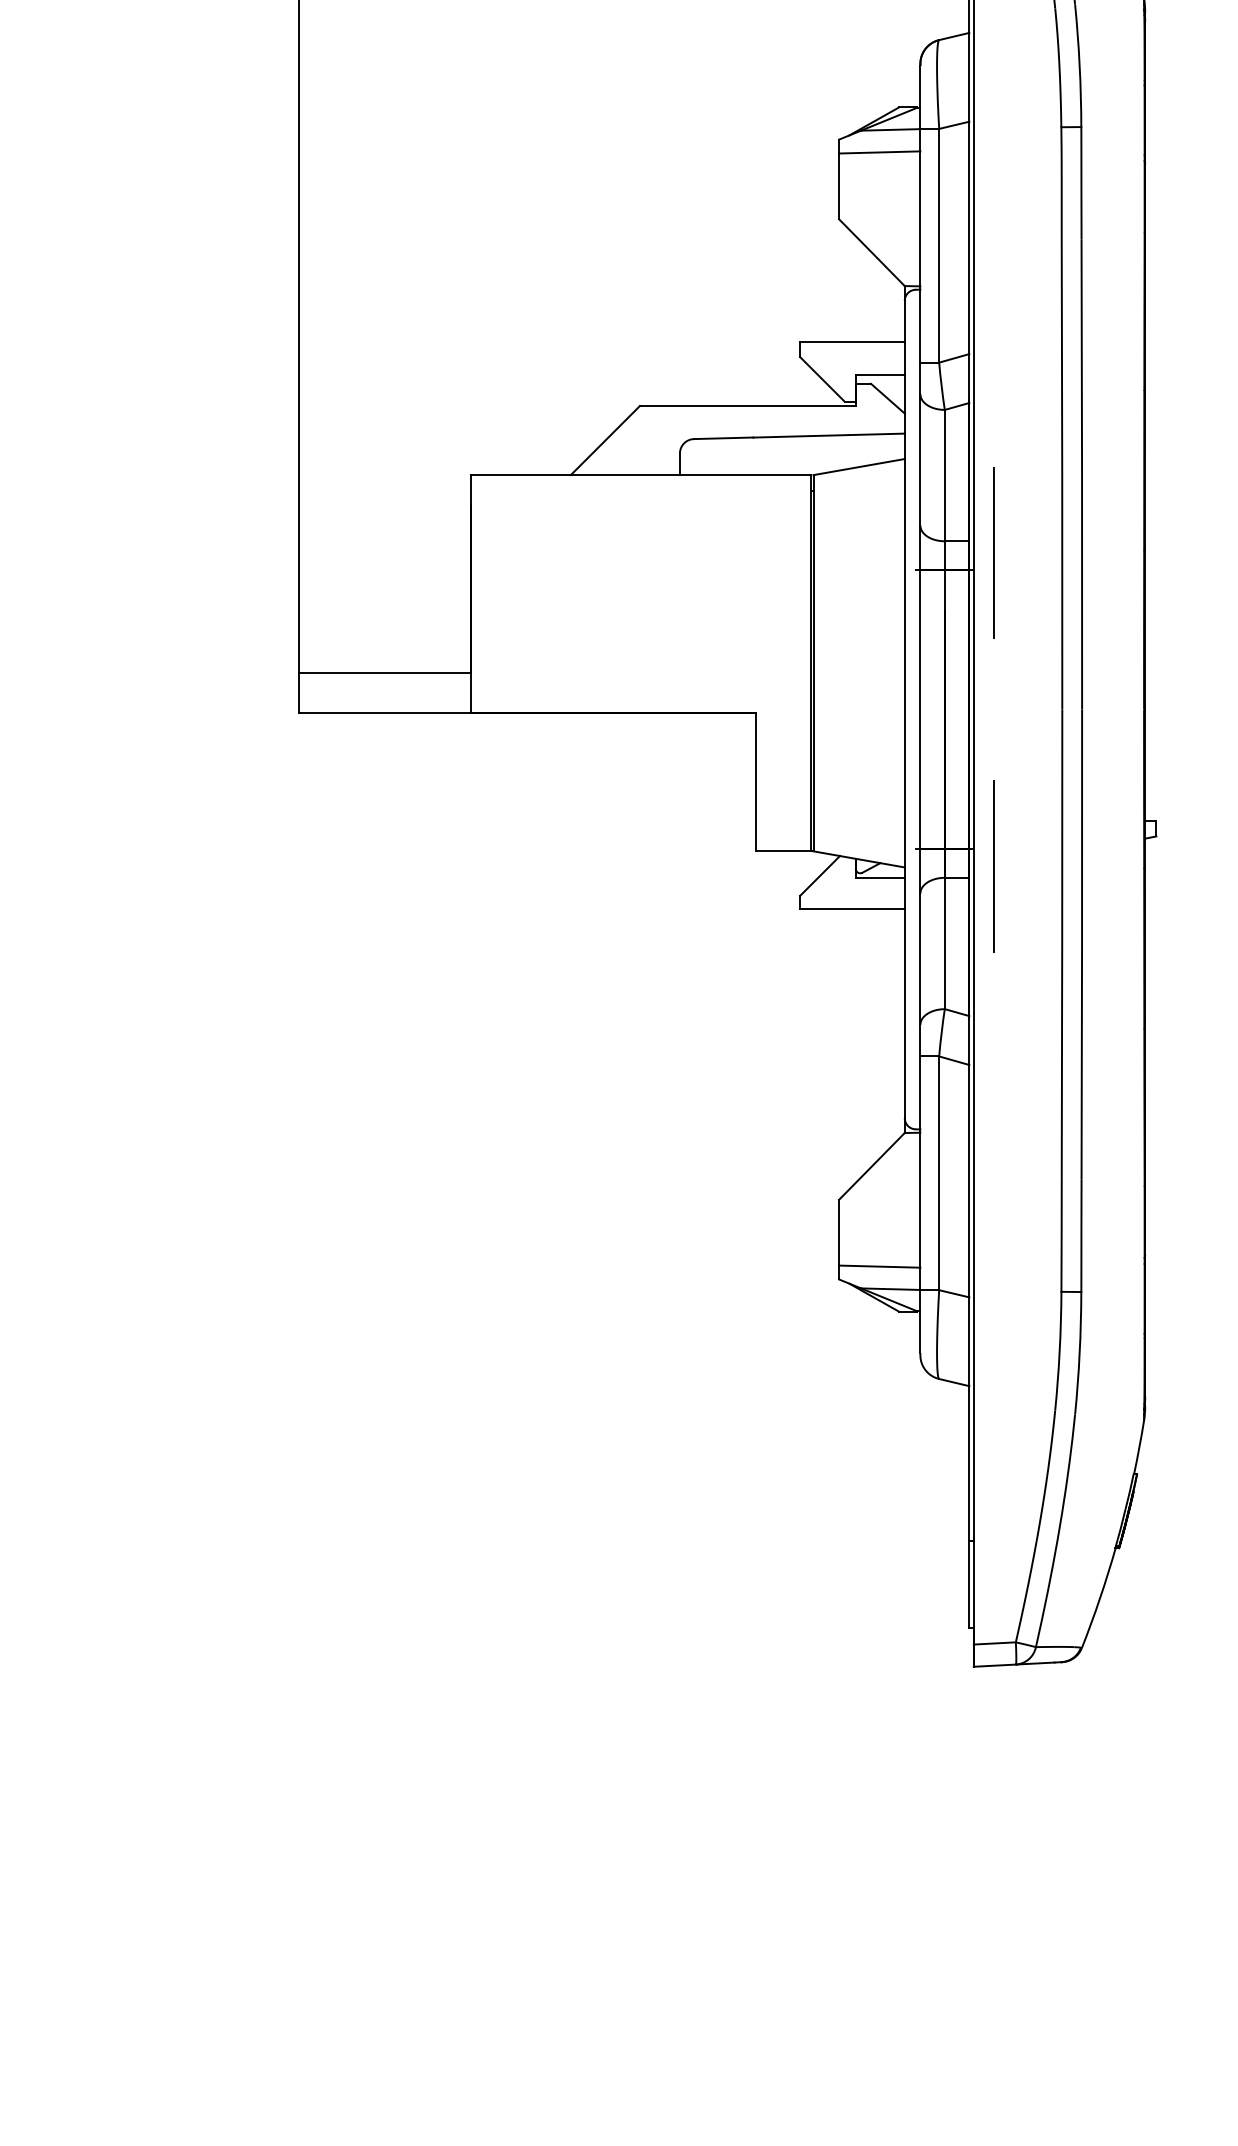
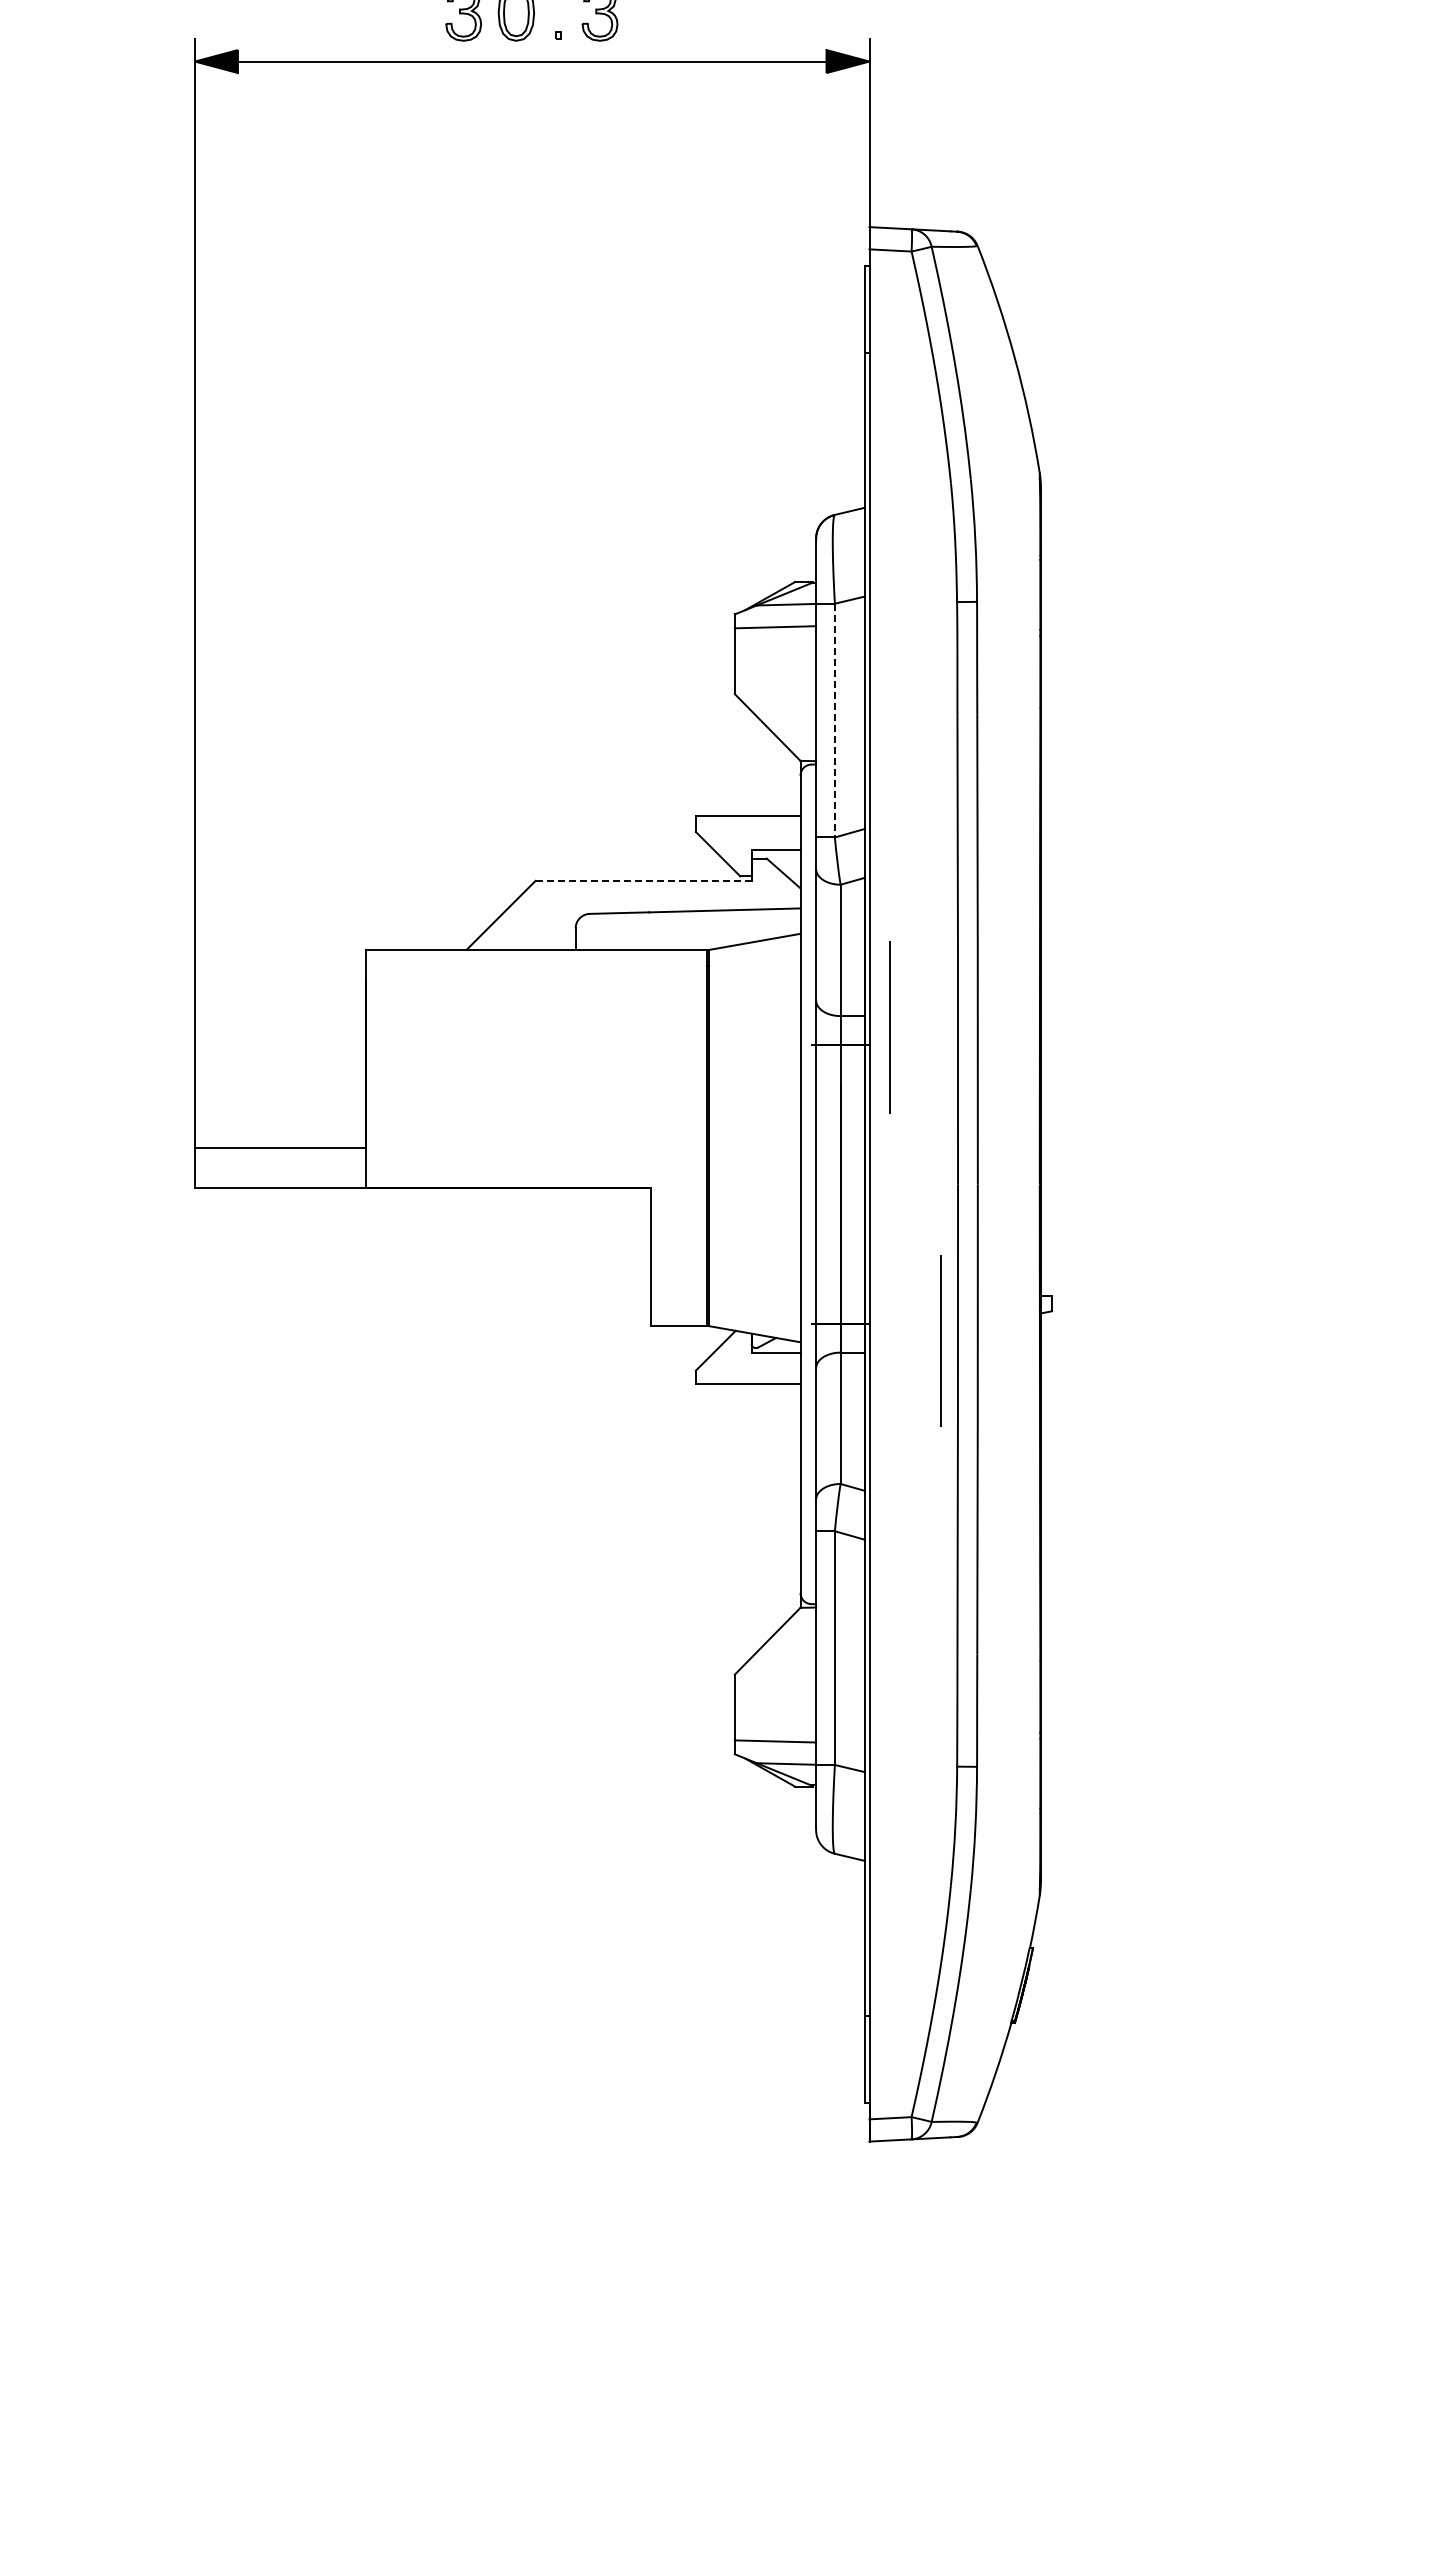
line: (938, 245) -> (834, 720), solid -> dashed
line: (747, 405) -> (643, 880), solid -> dashed
line: (993, 865) -> (940, 1340), moved

